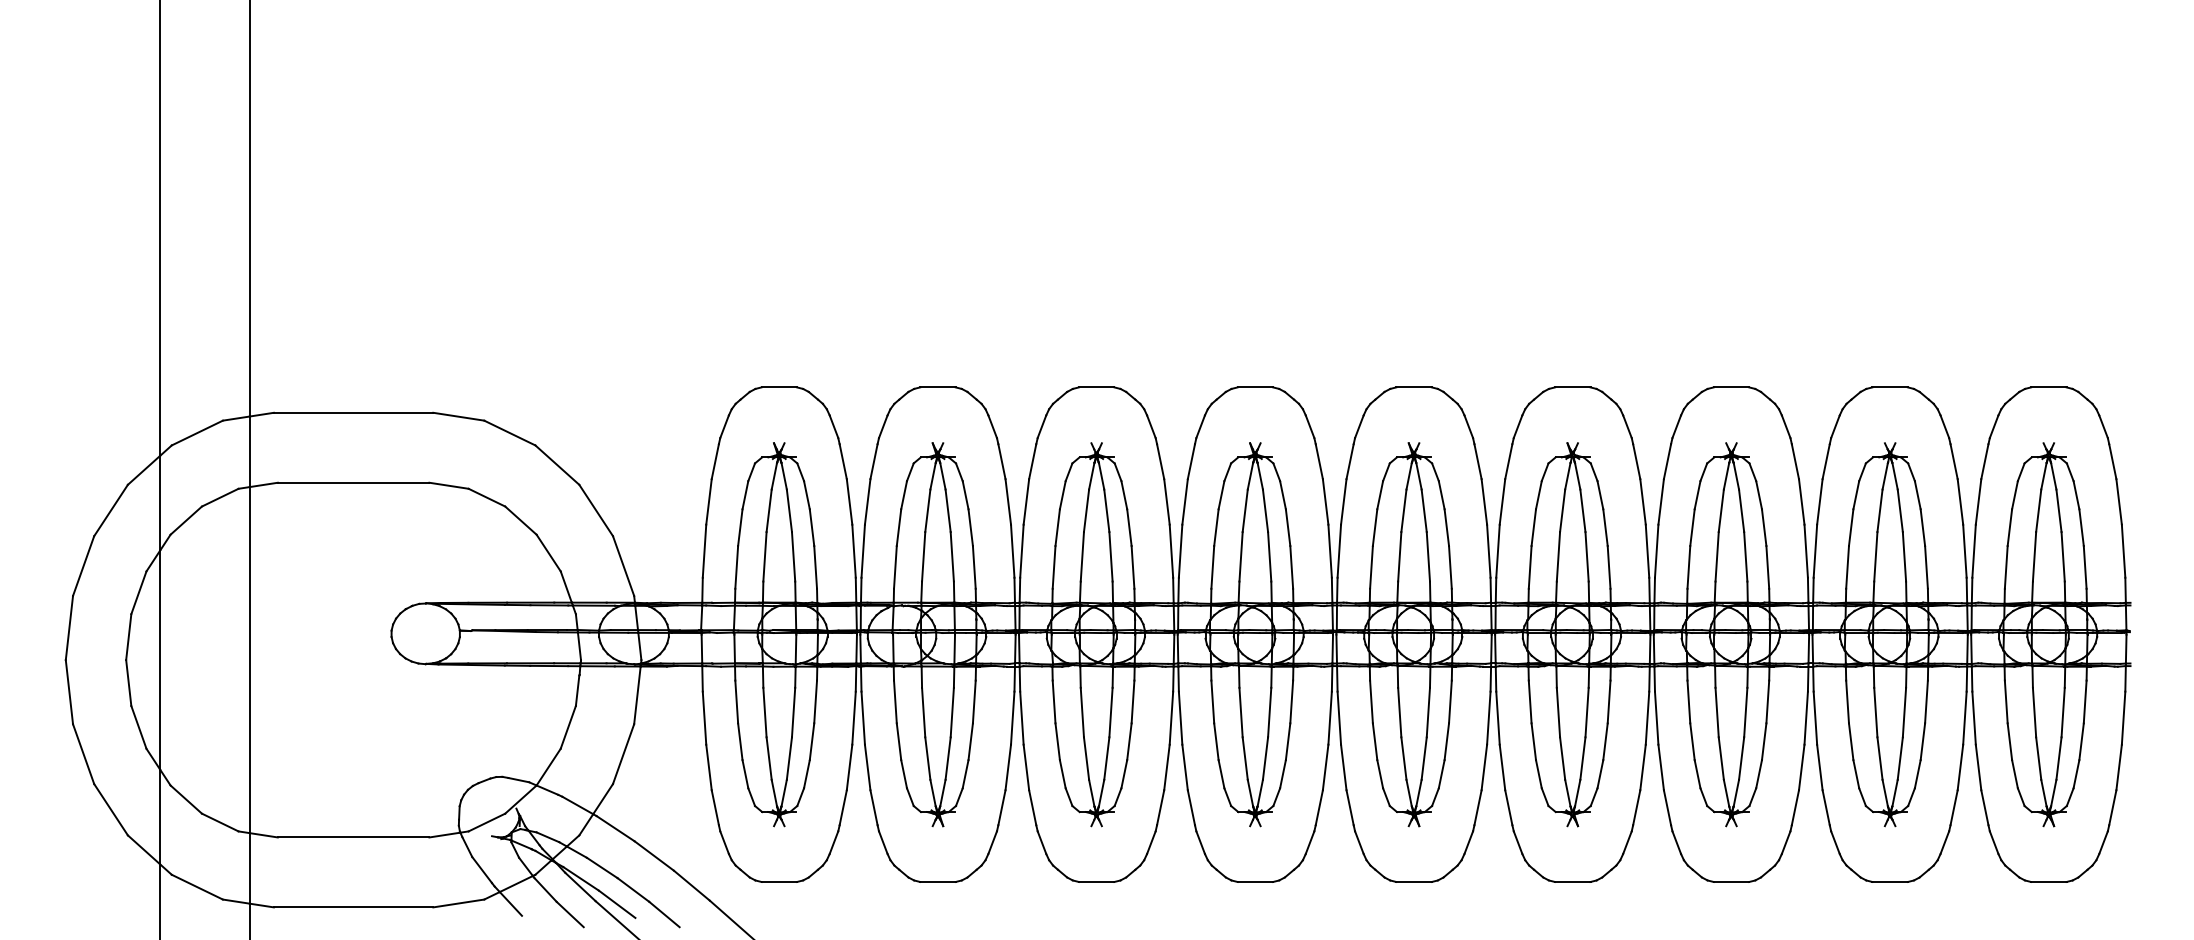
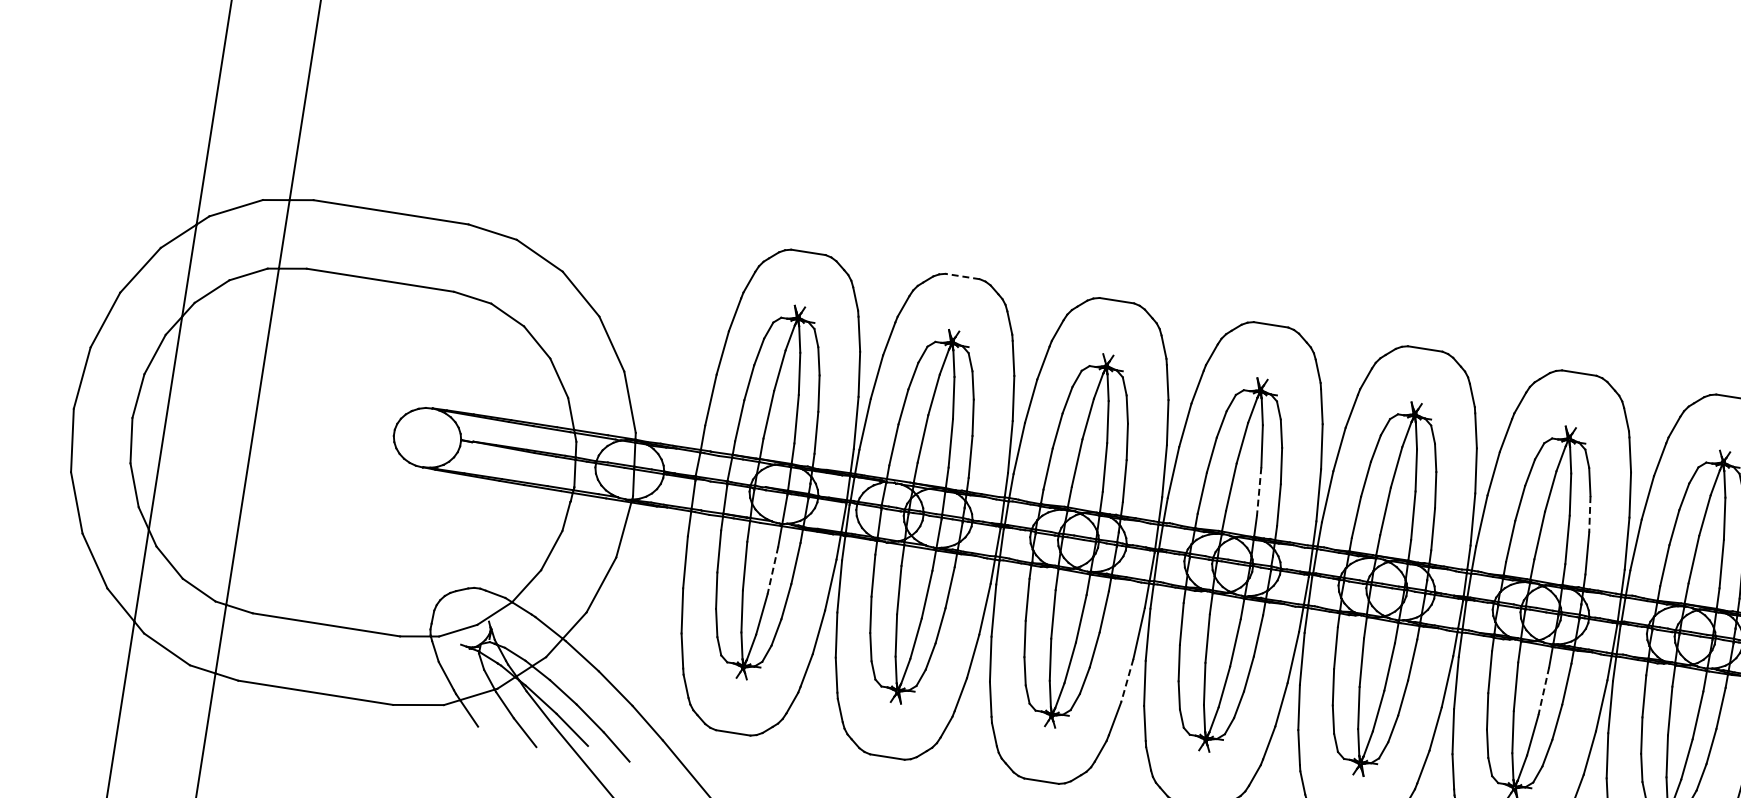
line: (937, 387) -> (962, 276), solid -> dashed
line: (1605, 528) -> (1589, 515), solid -> dashed
line: (1269, 556) -> (1259, 491), solid -> dashed
line: (793, 712) -> (772, 570), solid -> dashed
line: (1587, 712) -> (1544, 691), solid -> dashed
line: (1166, 767) -> (1126, 680), solid -> dashed

